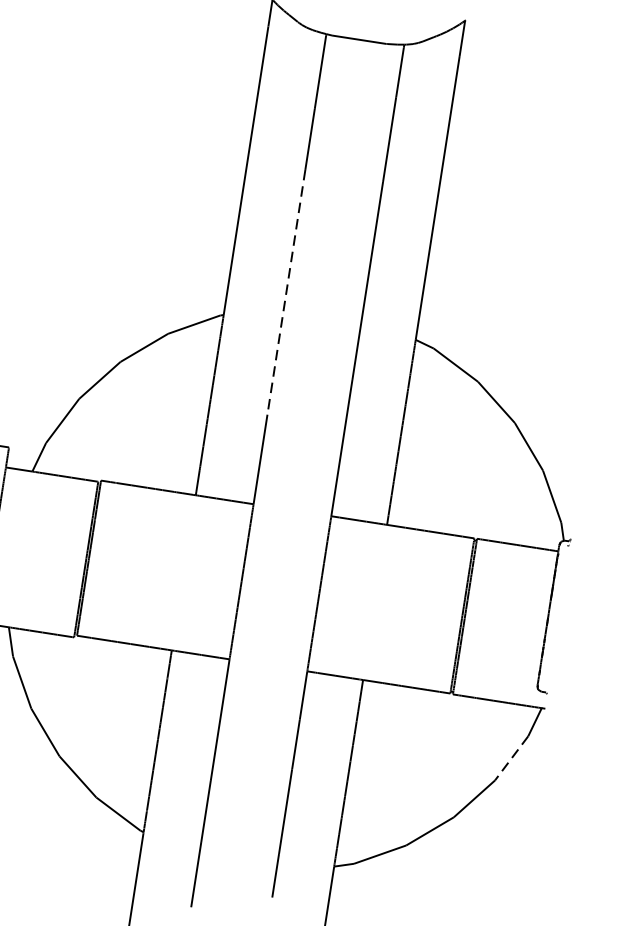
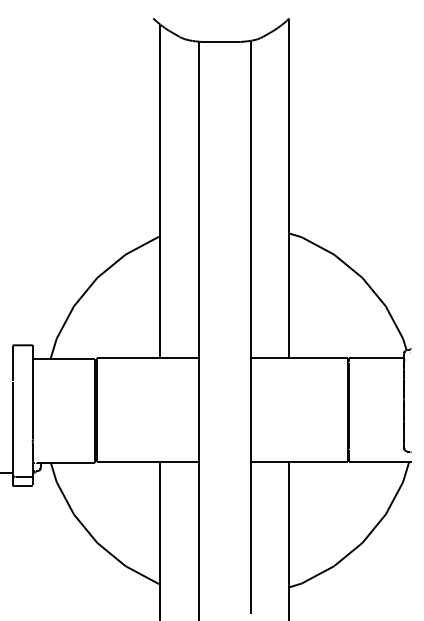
line: (286, 292) -> (199, 215), dashed -> solid
line: (511, 758) -> (394, 498), dashed -> solid

